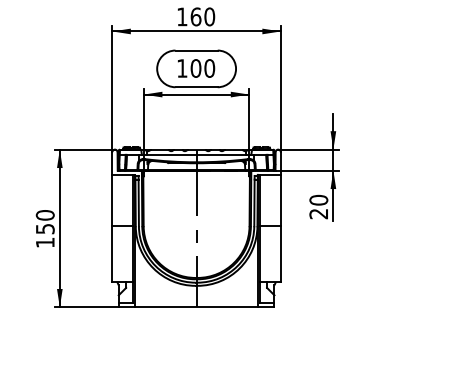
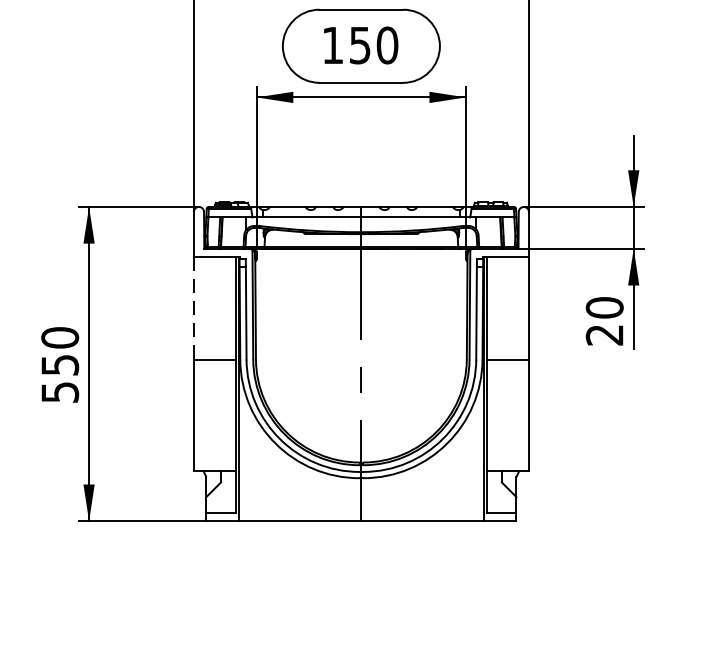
text: (195, 68) -> (359, 45), 100 -> 150
line: (112, 200) -> (193, 308), solid -> dashed
text: (45, 242) -> (60, 391), 150 -> 550

